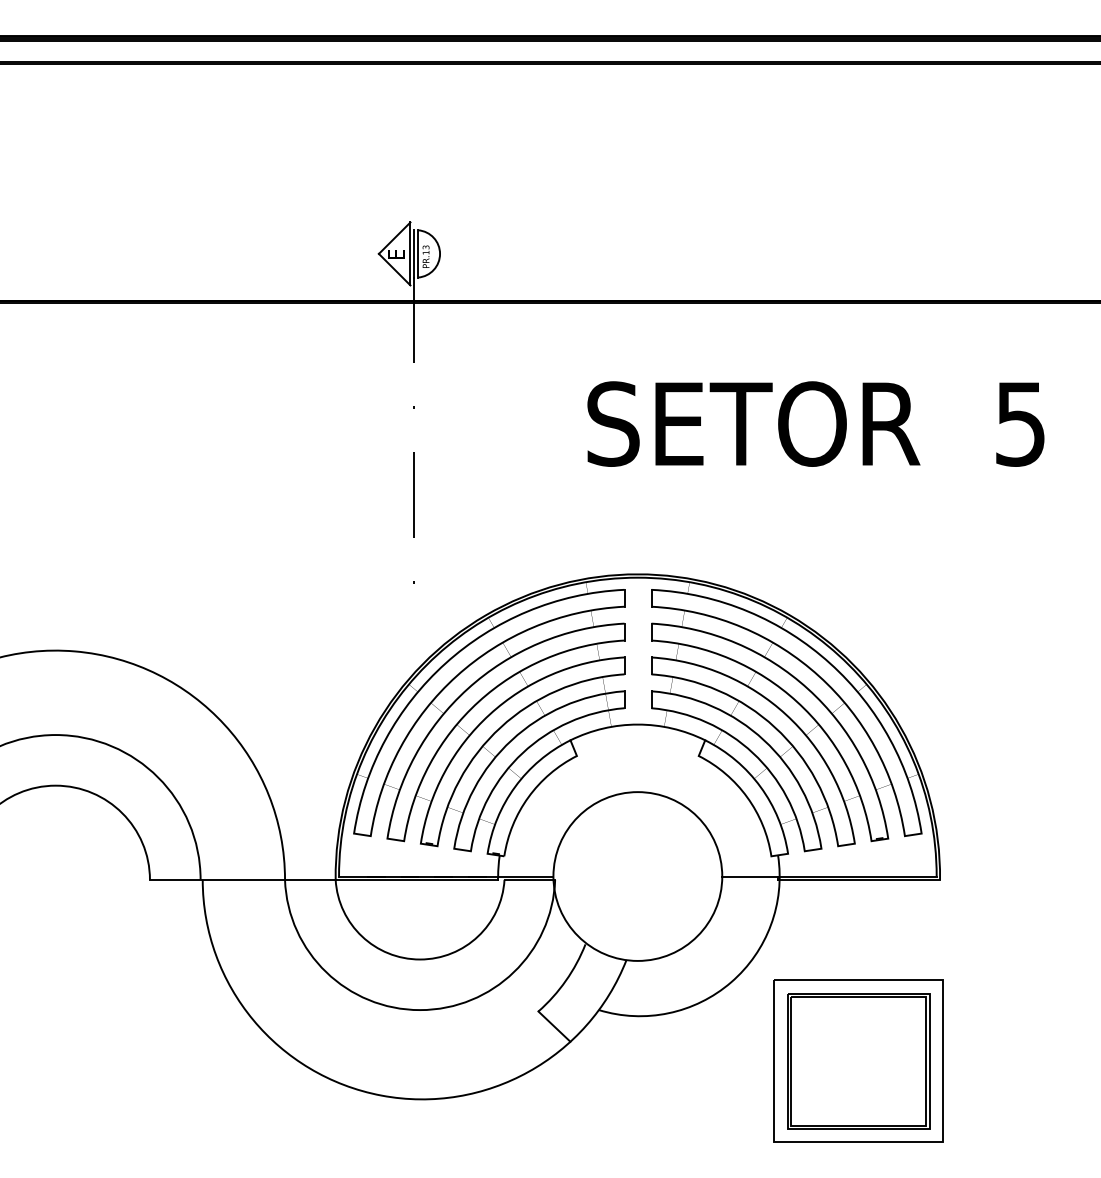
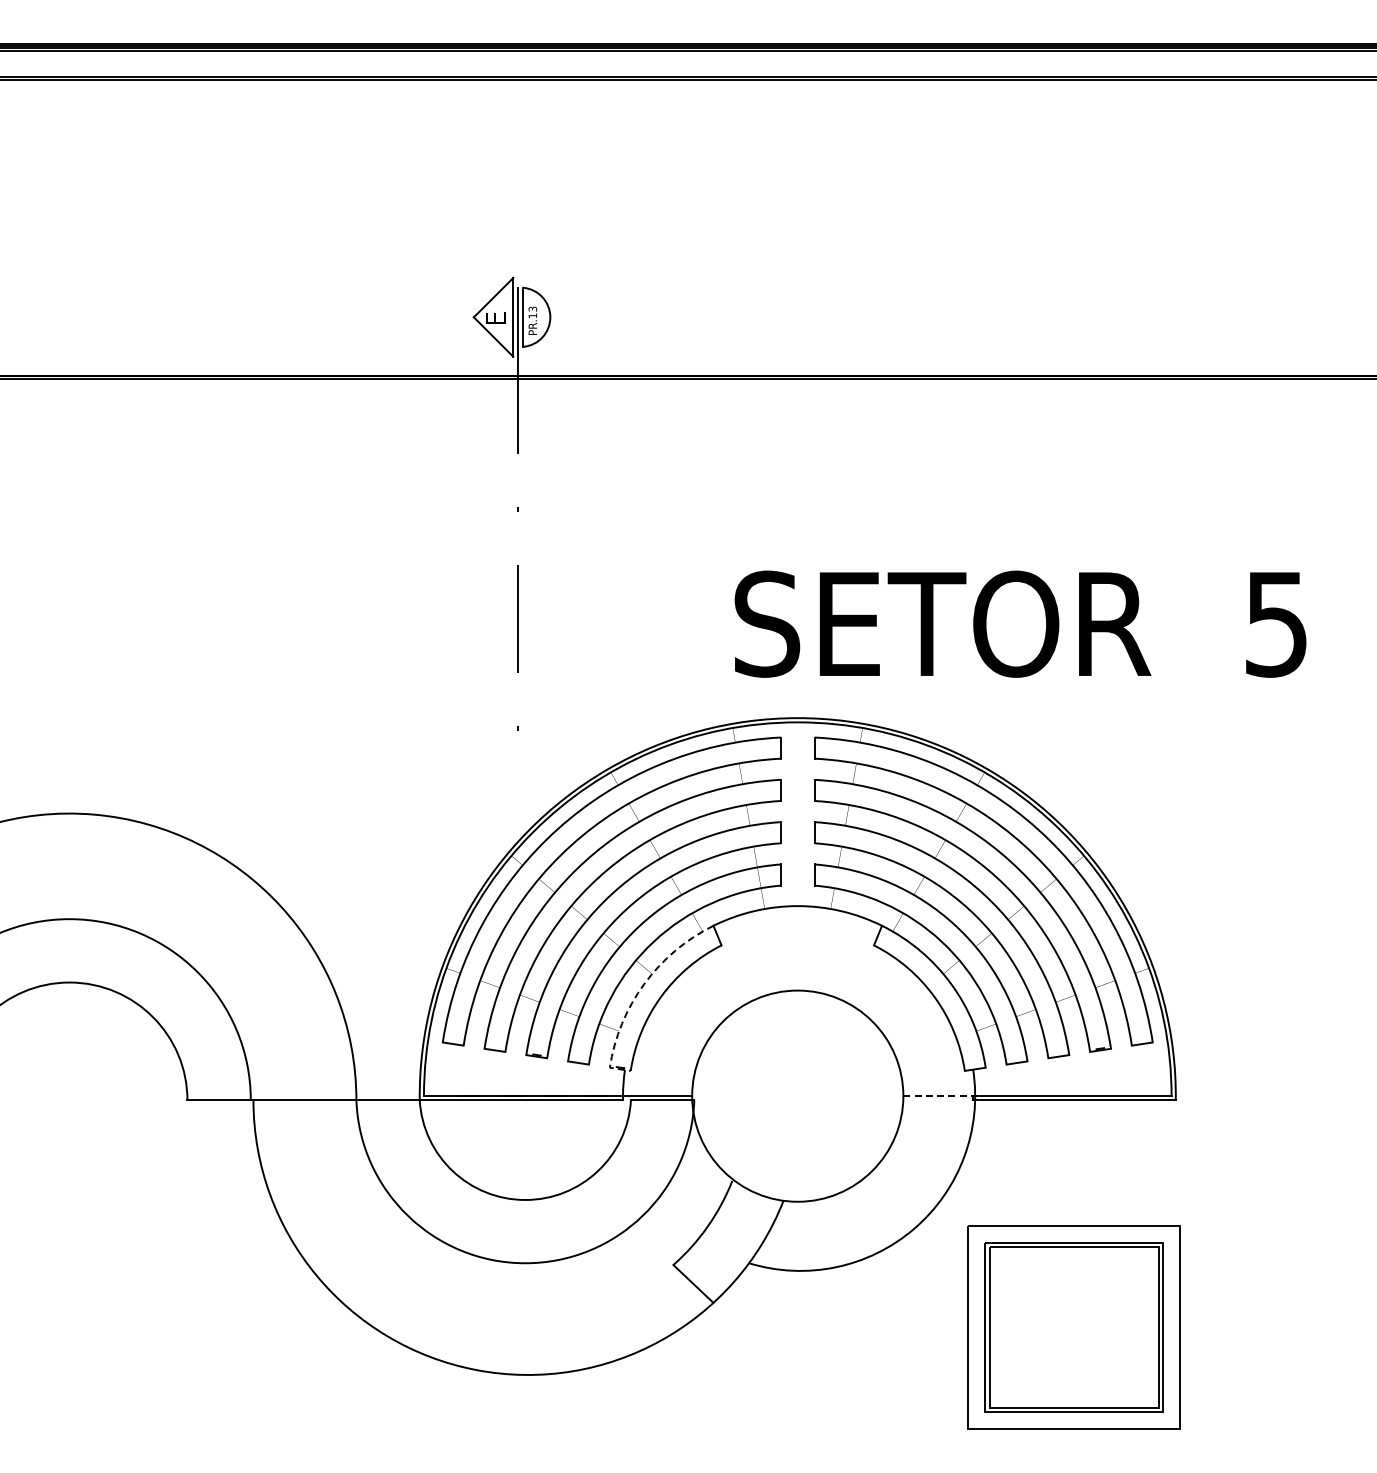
text: (815, 423) -> (1020, 623), moved
line: (510, 793) -> (638, 992), solid -> dashed
line: (749, 876) -> (937, 1096), solid -> dashed

